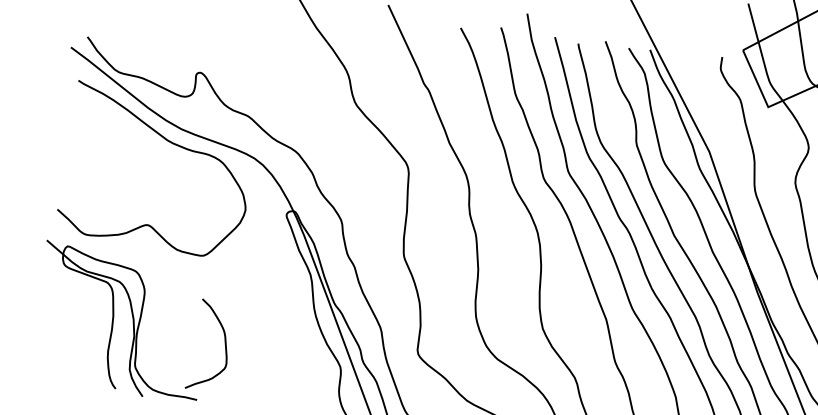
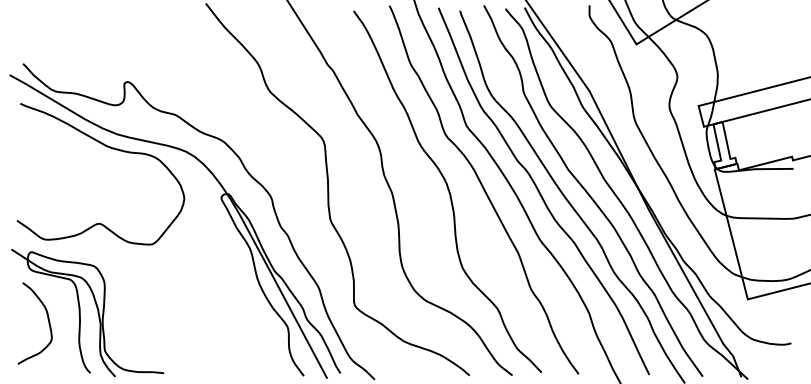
curve: (224, 343) -> (47, 319), moved

